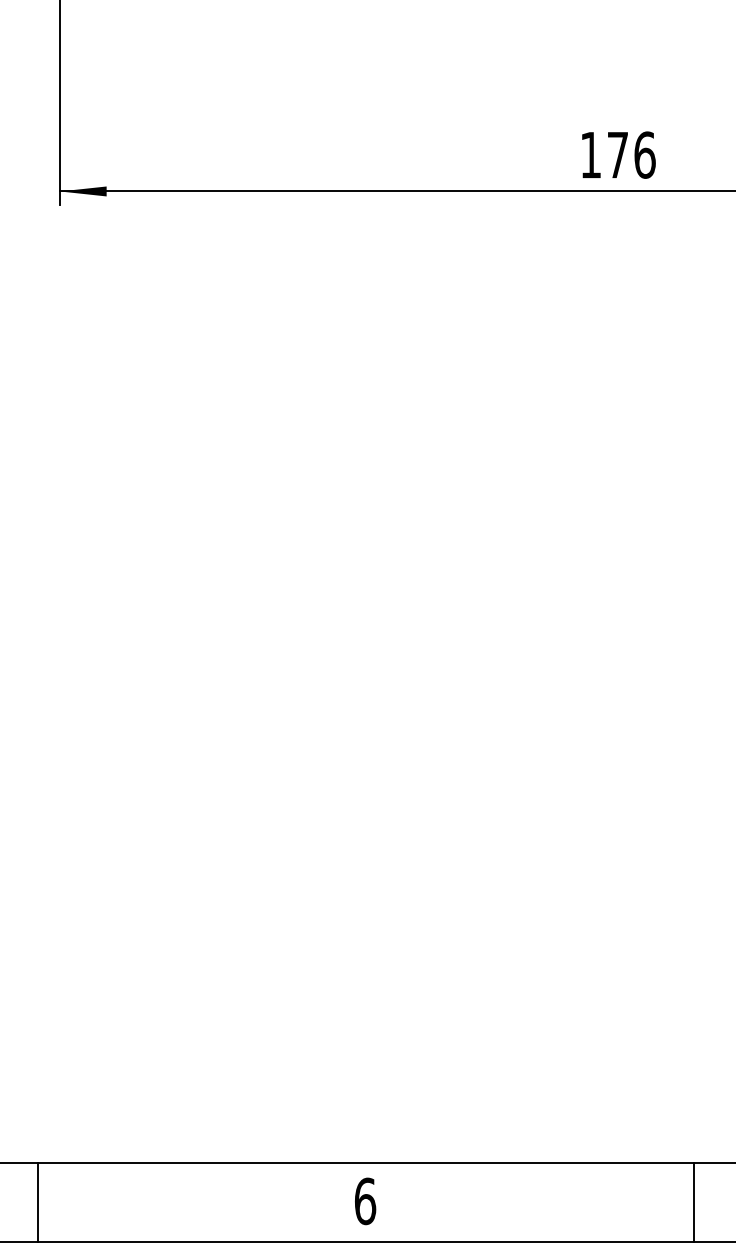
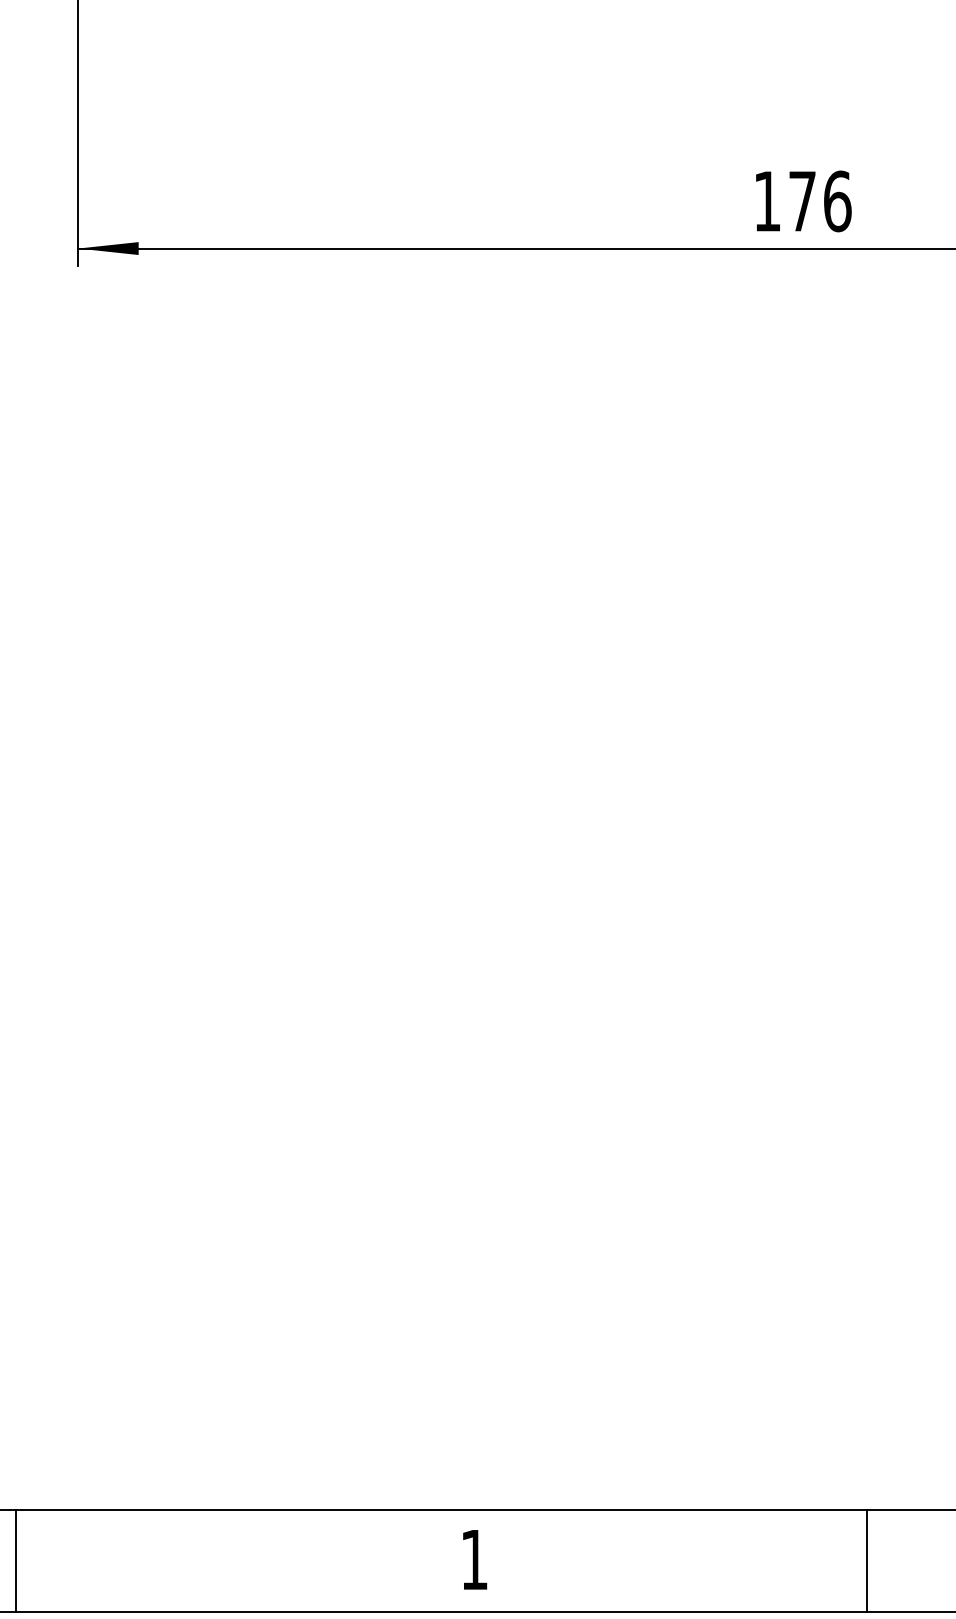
text: (365, 1201) -> (474, 1559), 6 -> 1
line: (37, 1202) -> (15, 1561), moved
line: (693, 1202) -> (866, 1561), moved

